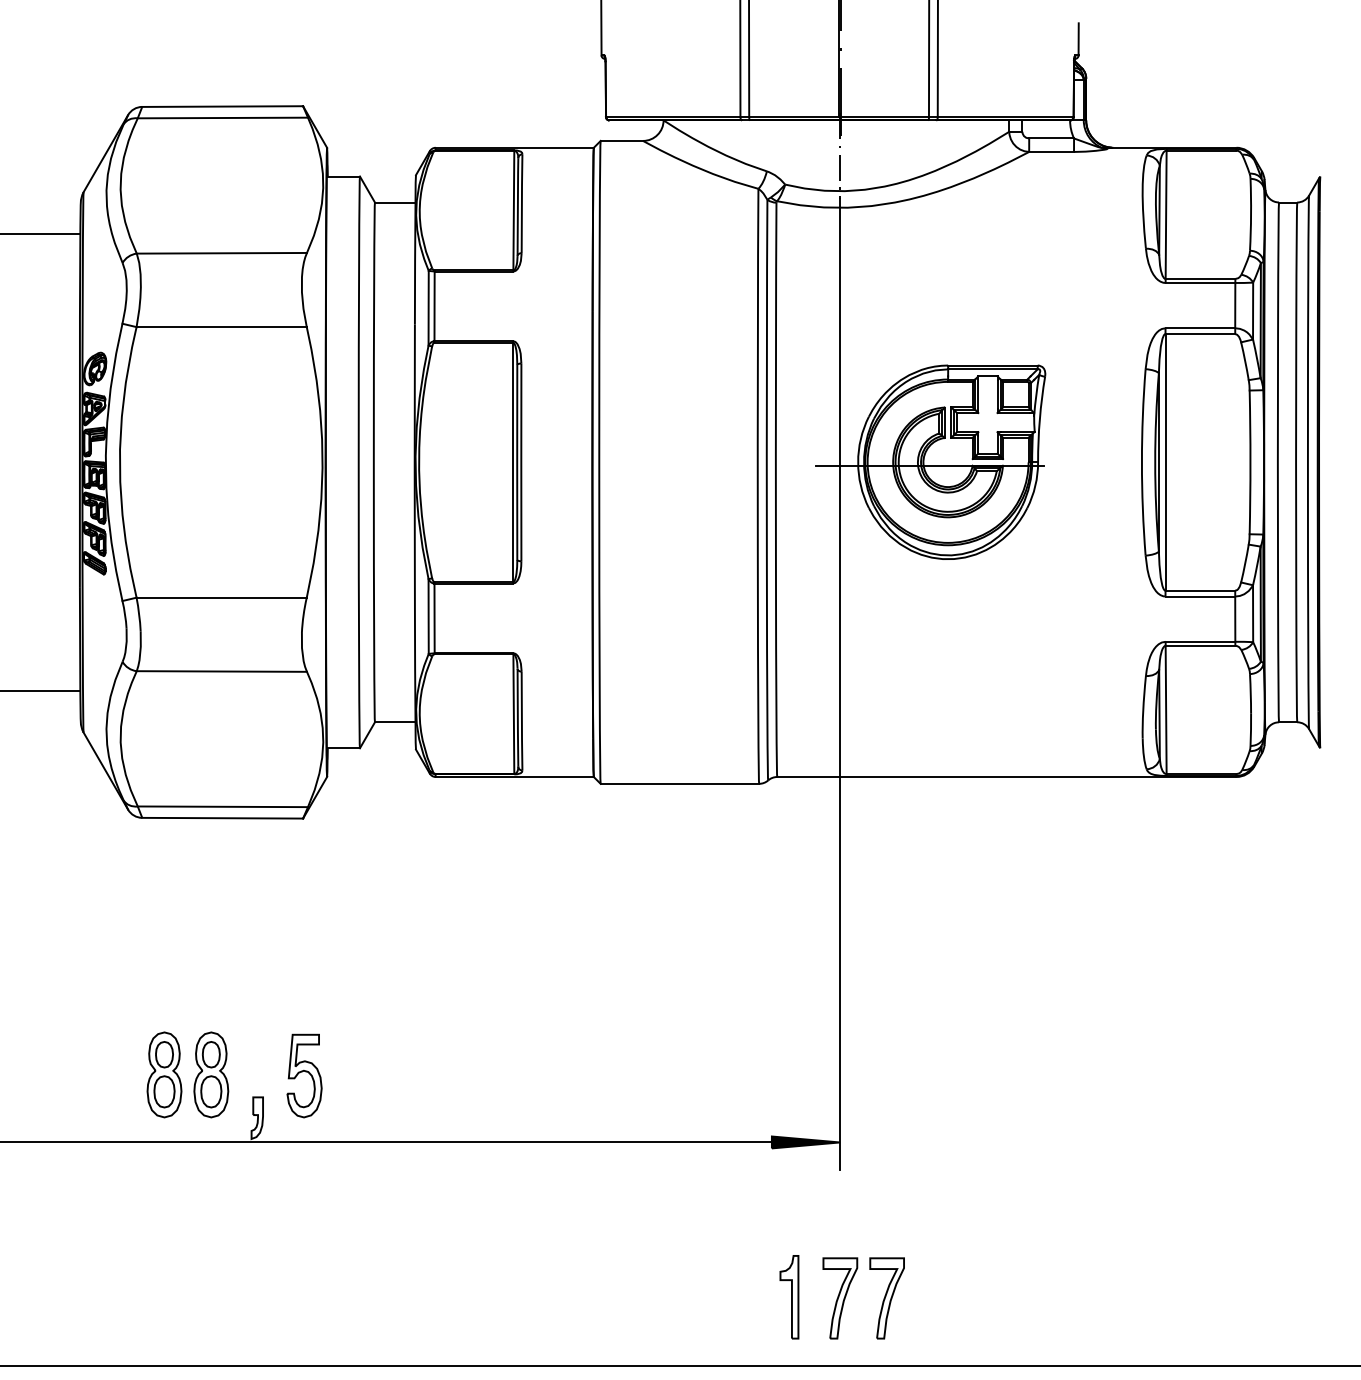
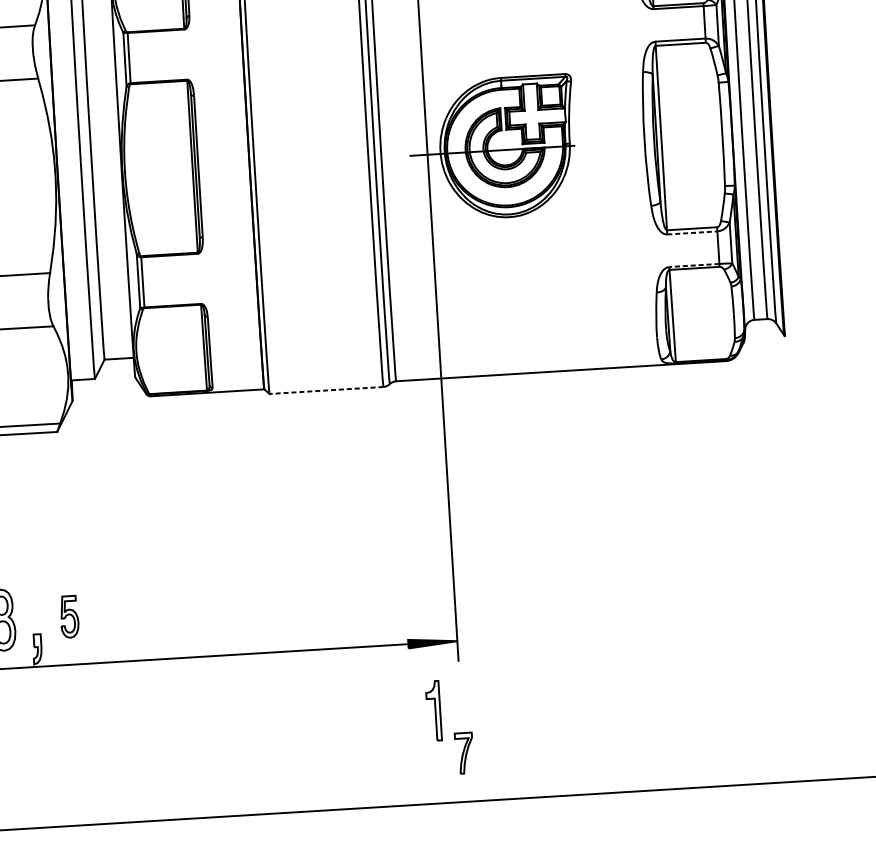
line: (1200, 596) -> (692, 232), solid -> dashed
line: (1200, 641) -> (694, 265), solid -> dashed
line: (679, 783) -> (326, 390), solid -> dashed
part: (304, 1075) -> (69, 616), size x0.7
part: (789, 1297) -> (433, 711), moved
part: (840, 1298) -> (464, 753), size x0.7
part: (886, 1298) -> (497, 751), removed

